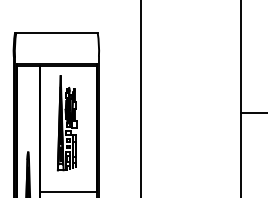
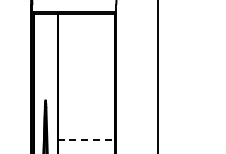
part: (66, 123) -> (83, 71), removed
line: (69, 192) -> (86, 140), solid -> dashed

